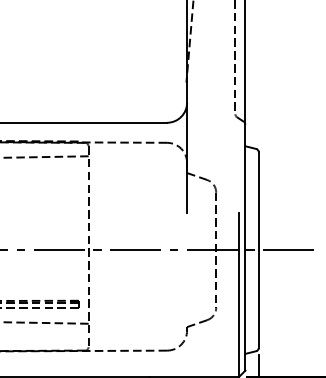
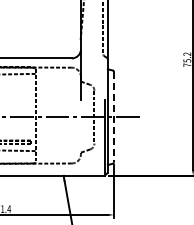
line: (259, 250) -> (114, 117), solid -> dashed

